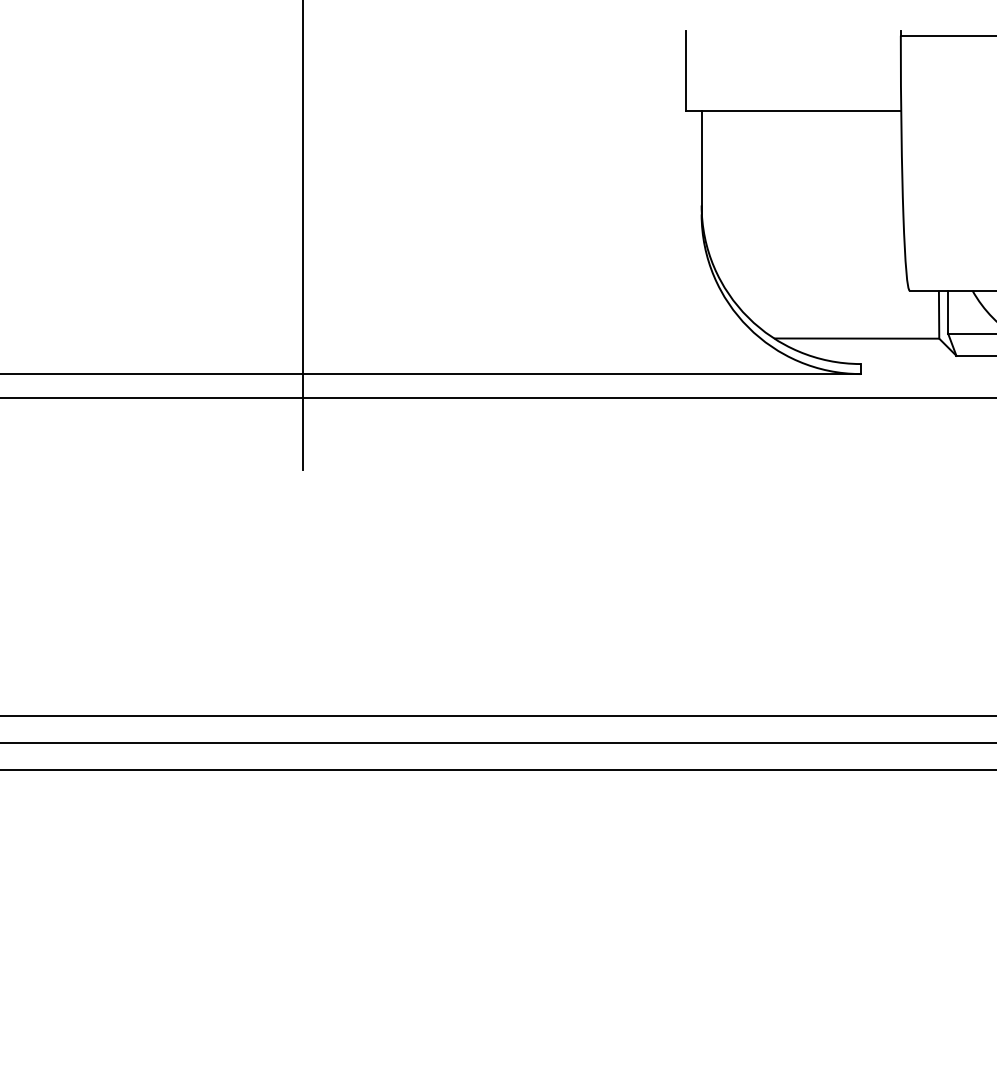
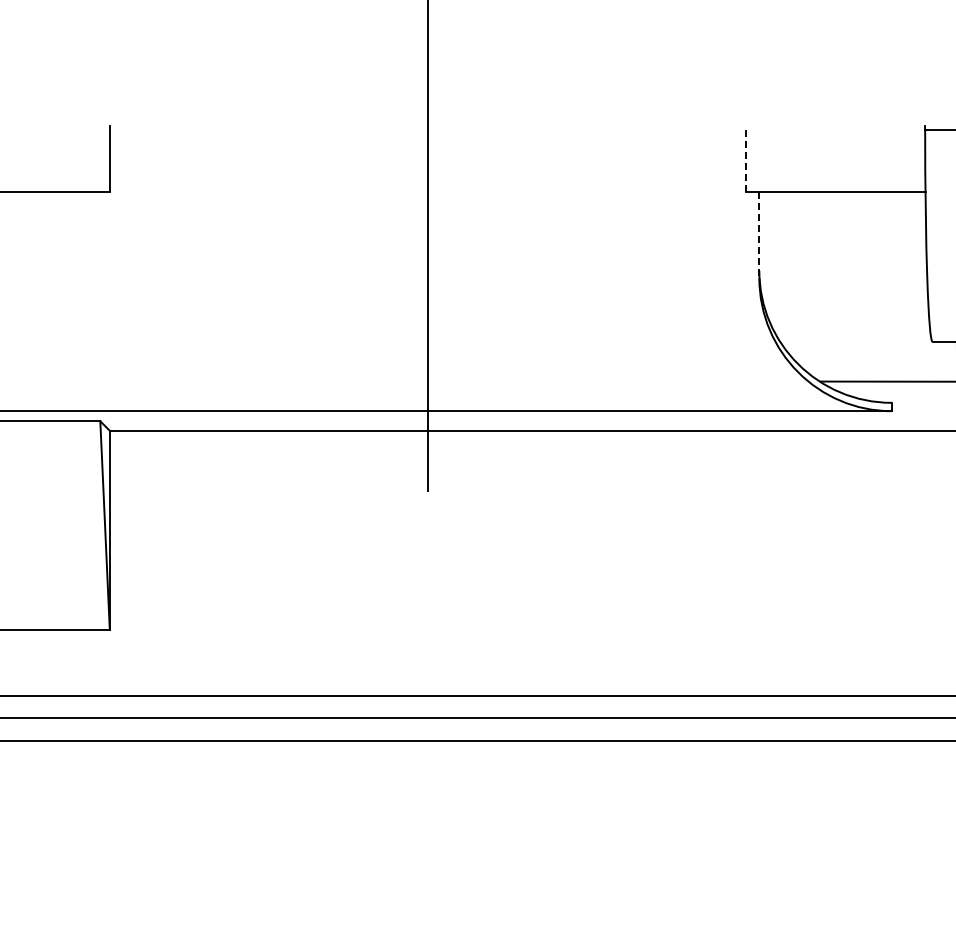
line: (686, 70) -> (746, 158), solid -> dashed
line: (701, 162) -> (759, 235), solid -> dashed

